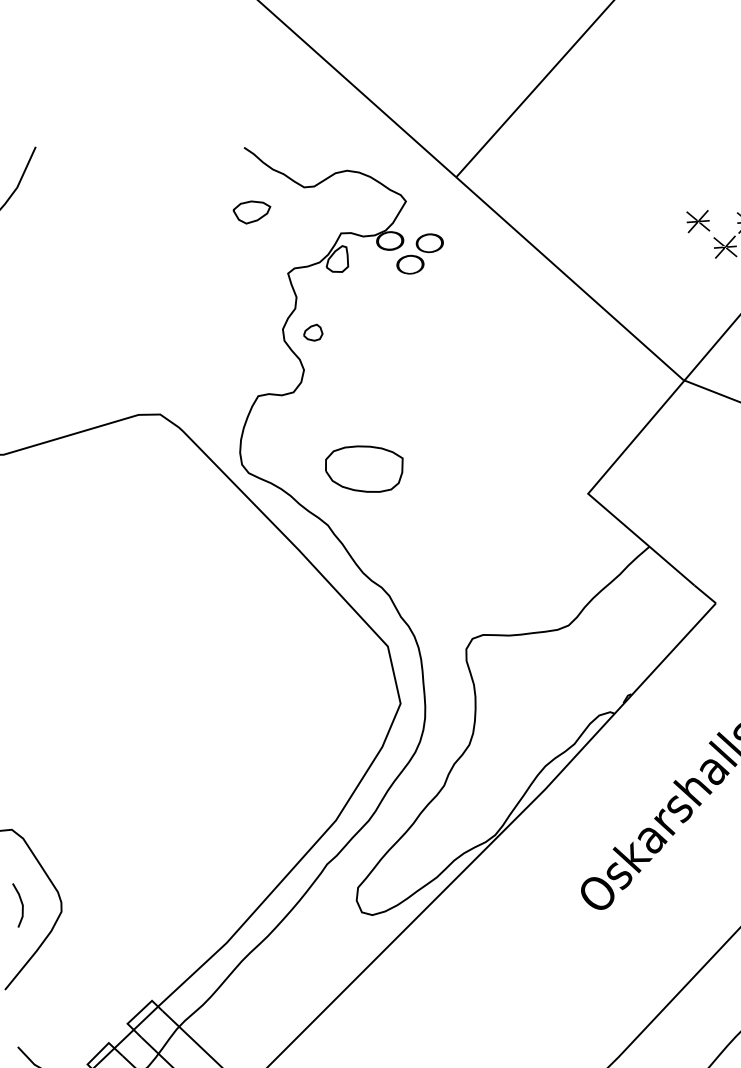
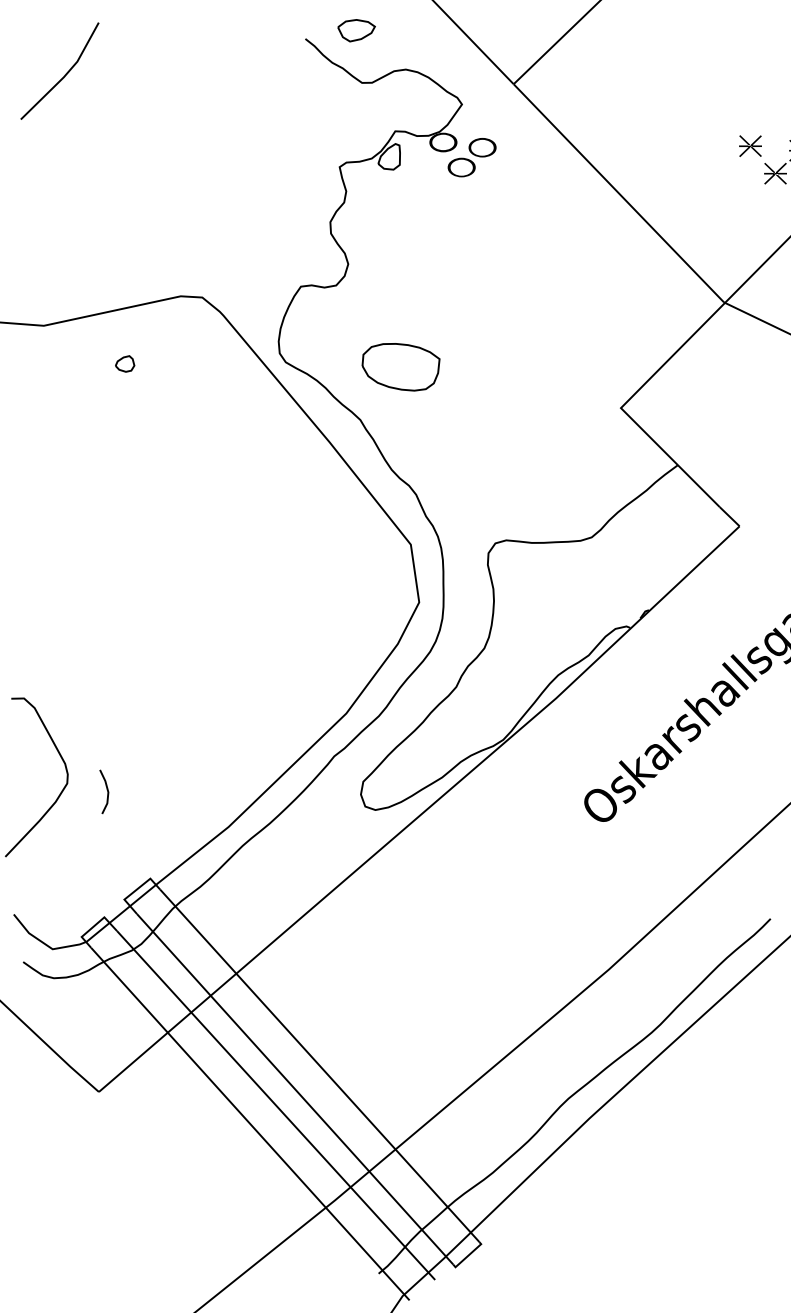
part: (252, 212) -> (356, 30), moved
part: (313, 332) -> (125, 363), moved
line: (20, 902) -> (106, 789), moved

